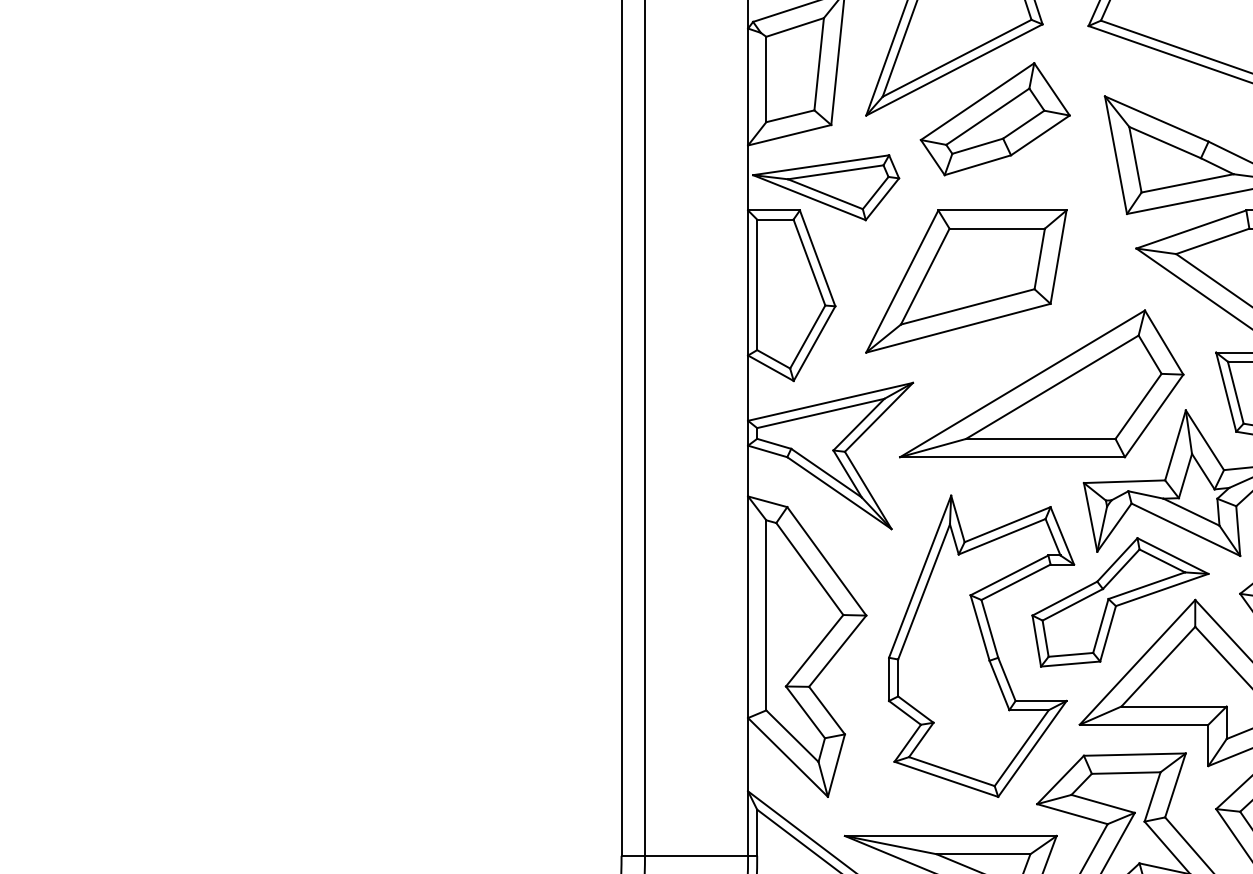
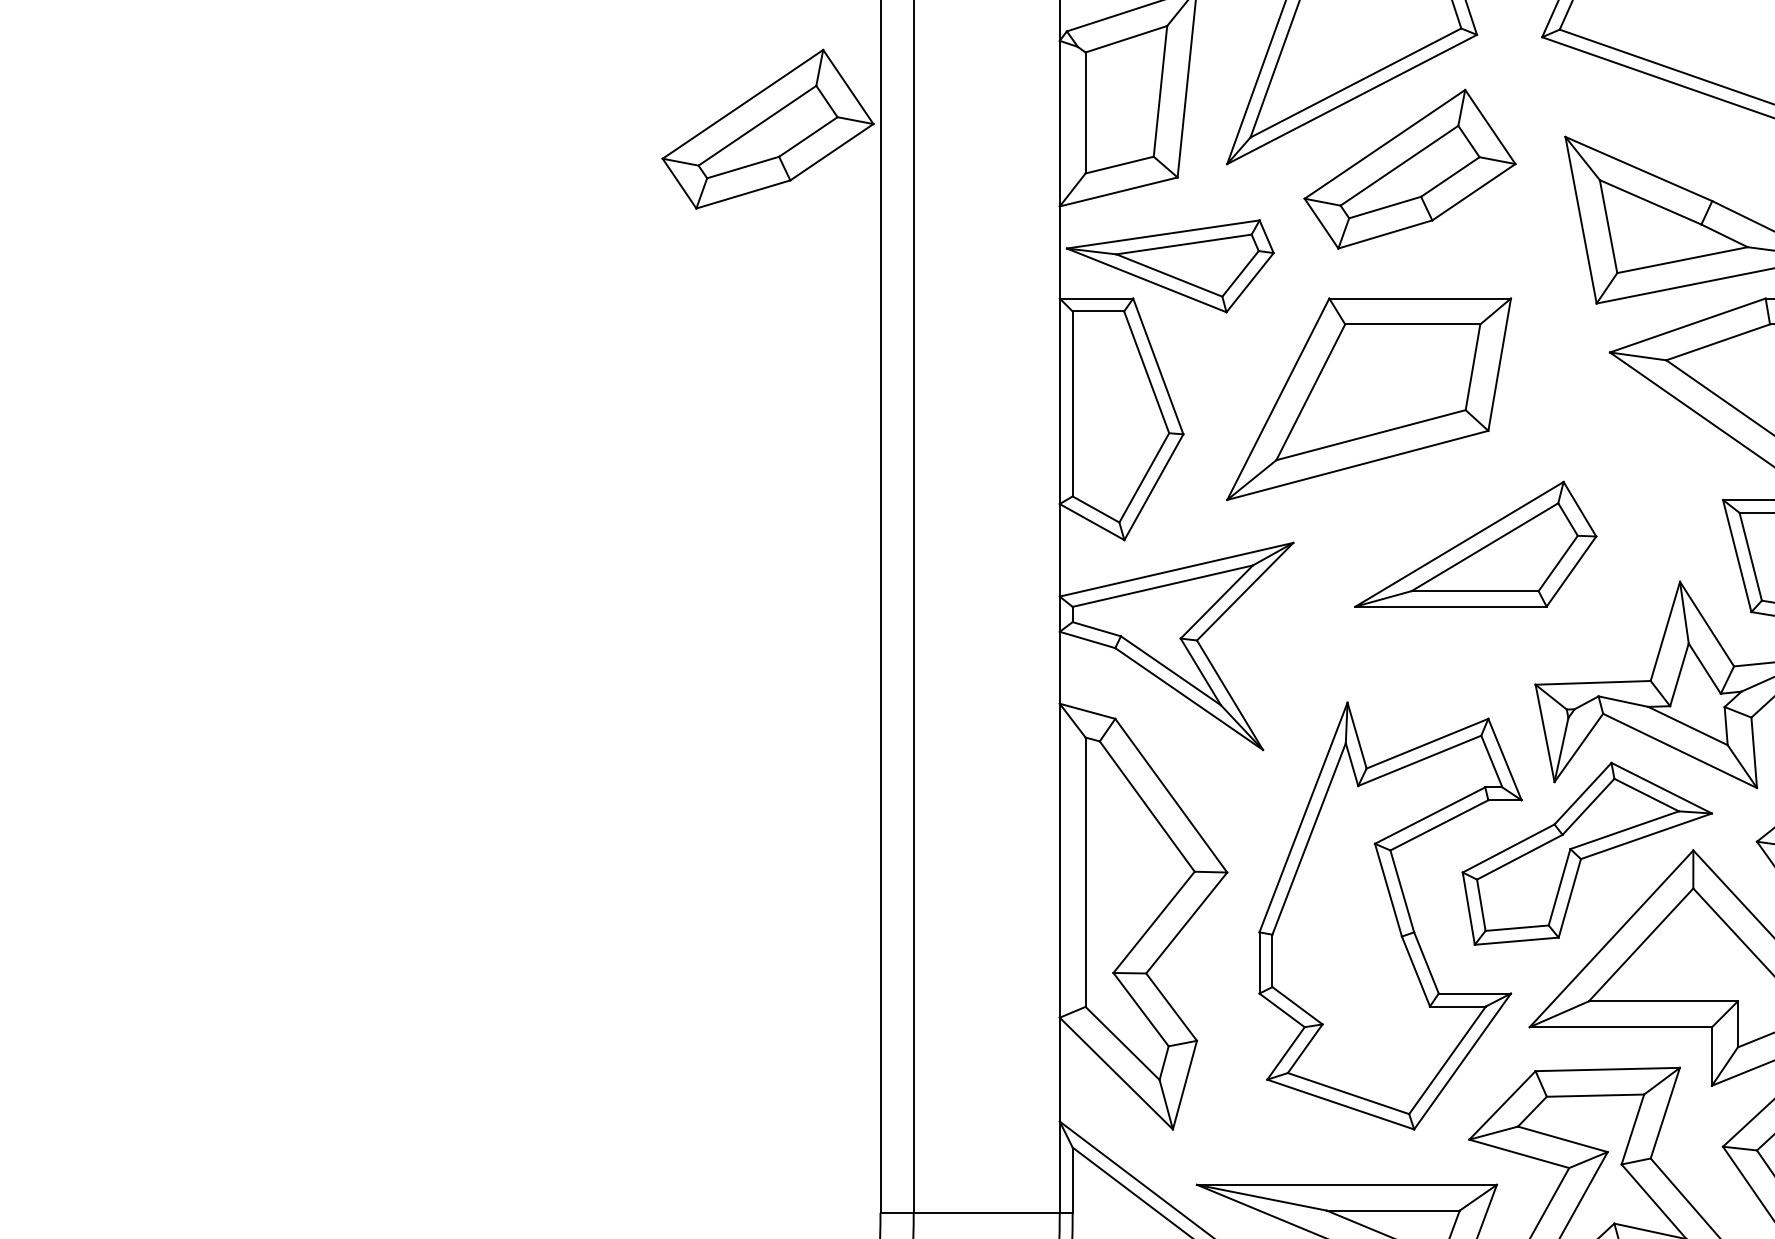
part: (541, 90) -> (767, 128), added
part: (1041, 384) -> (1475, 544), size x0.6

